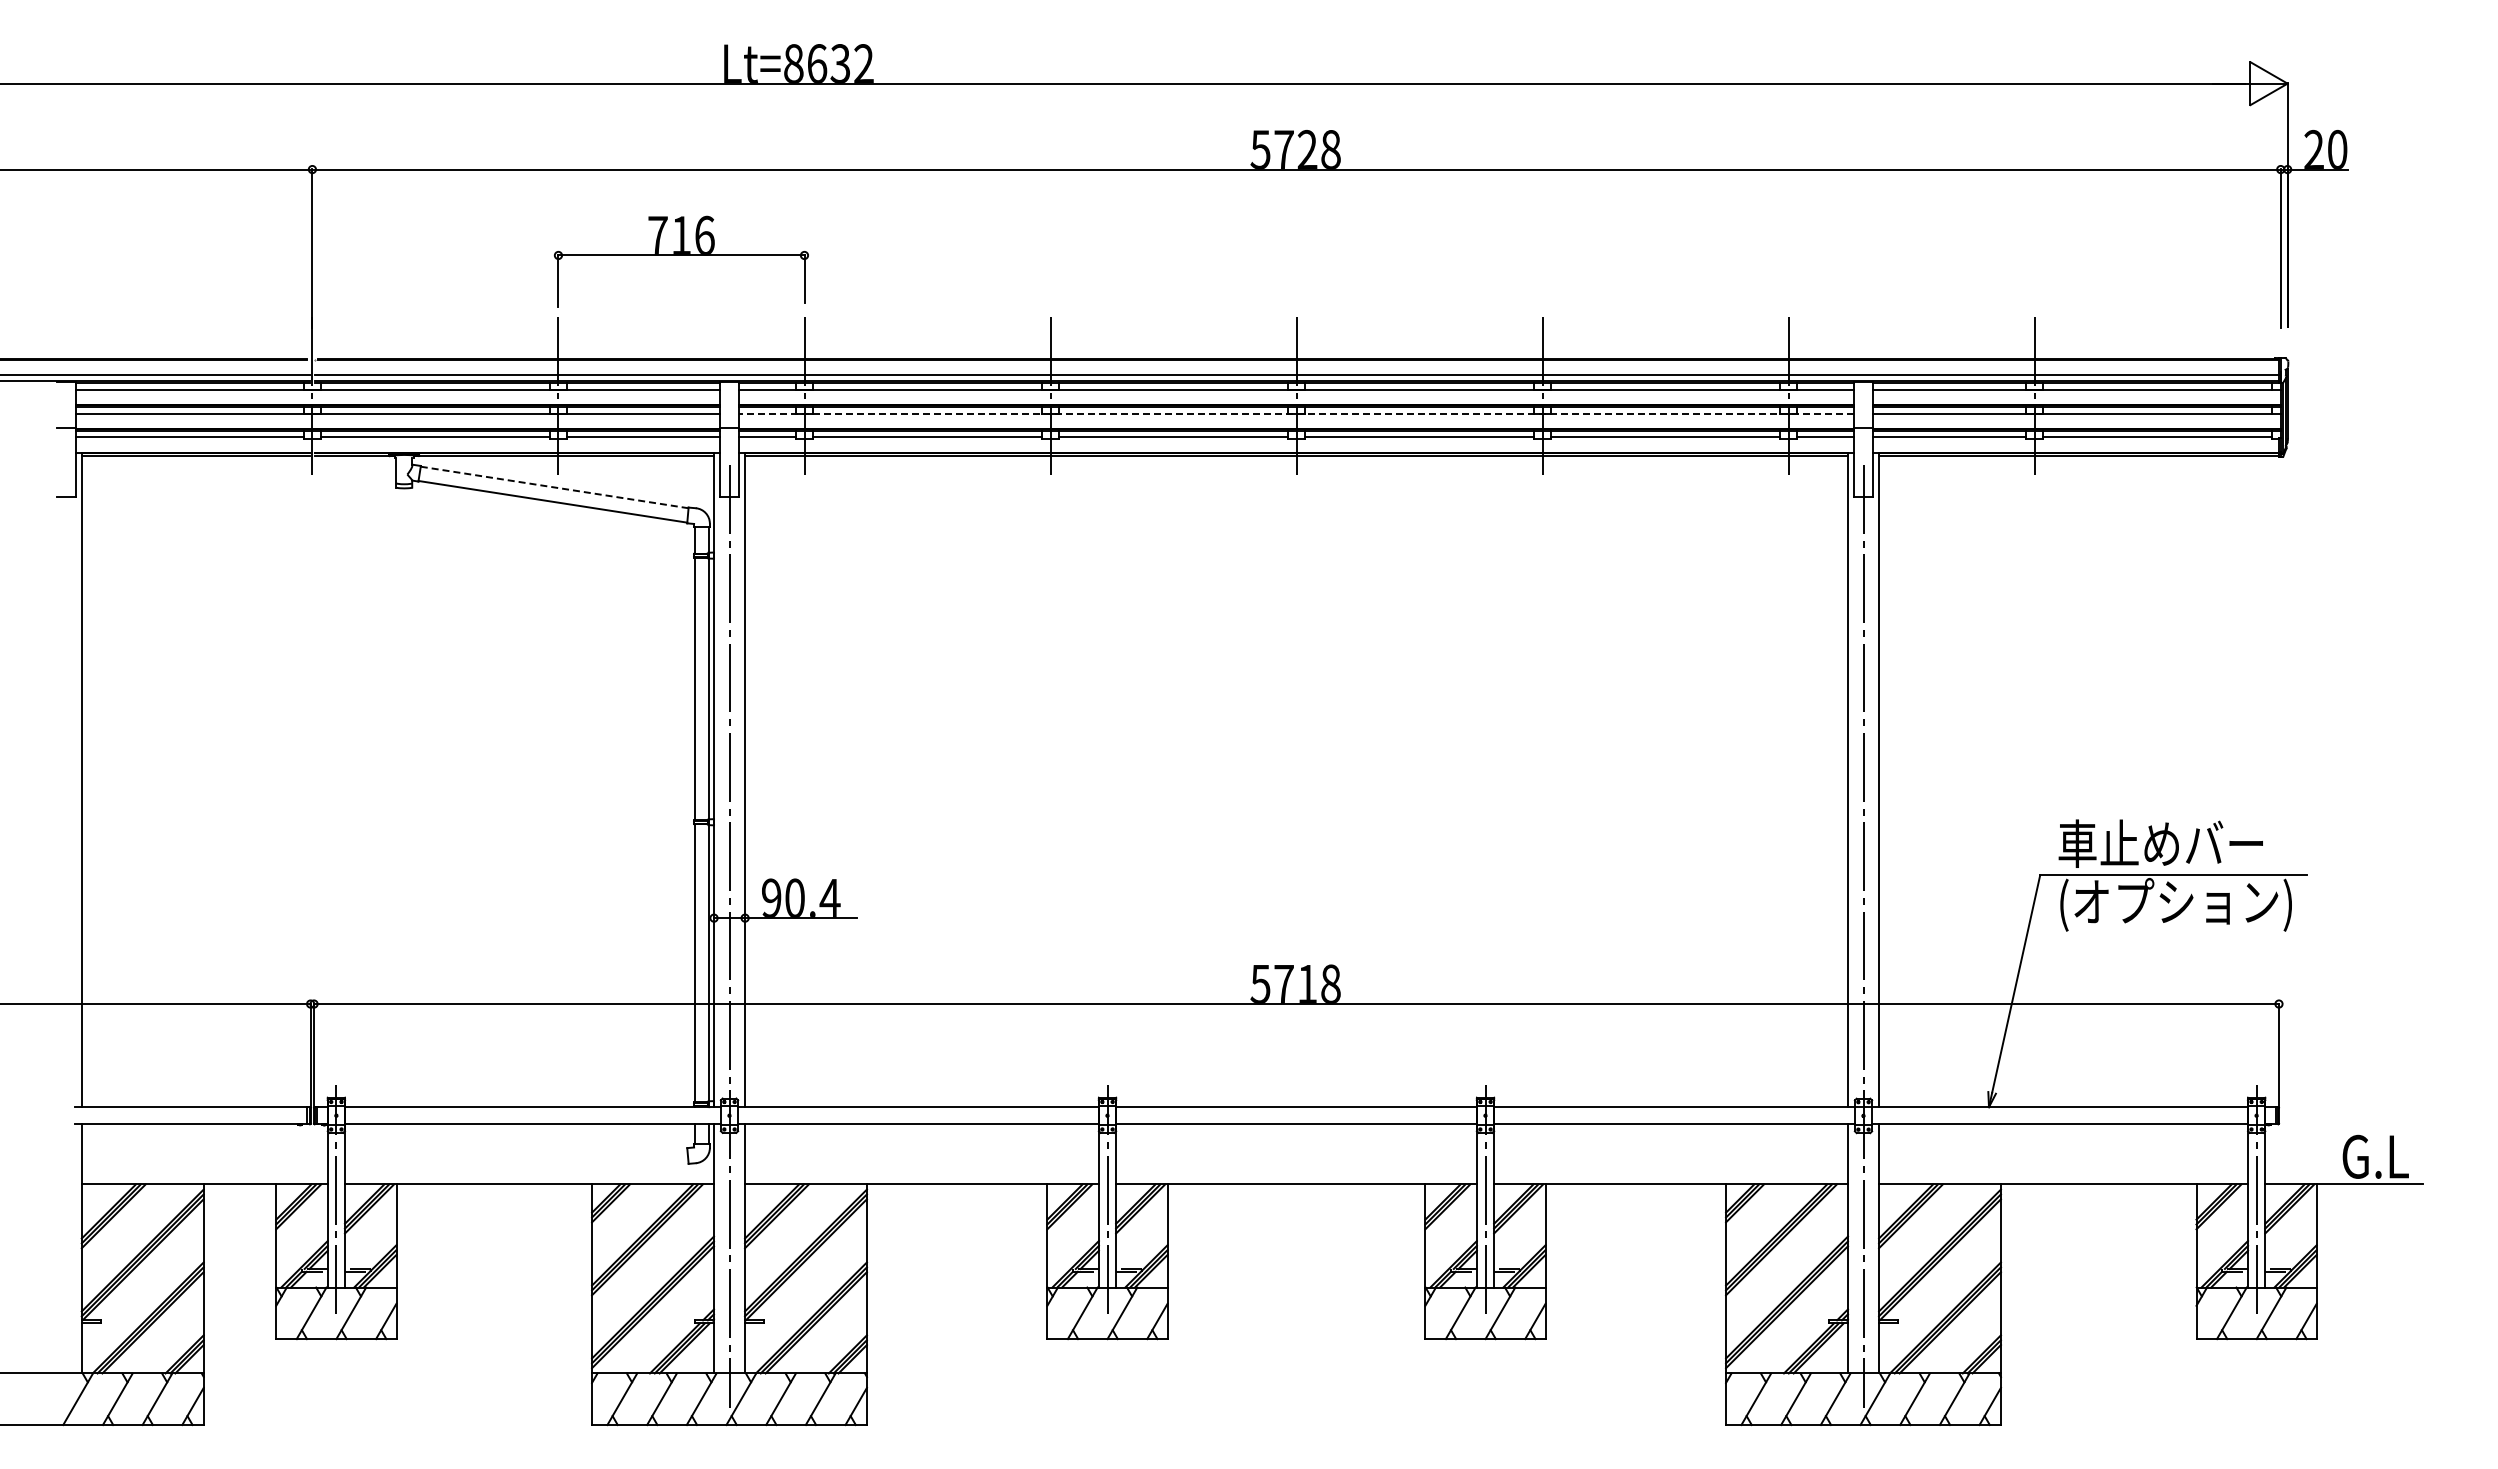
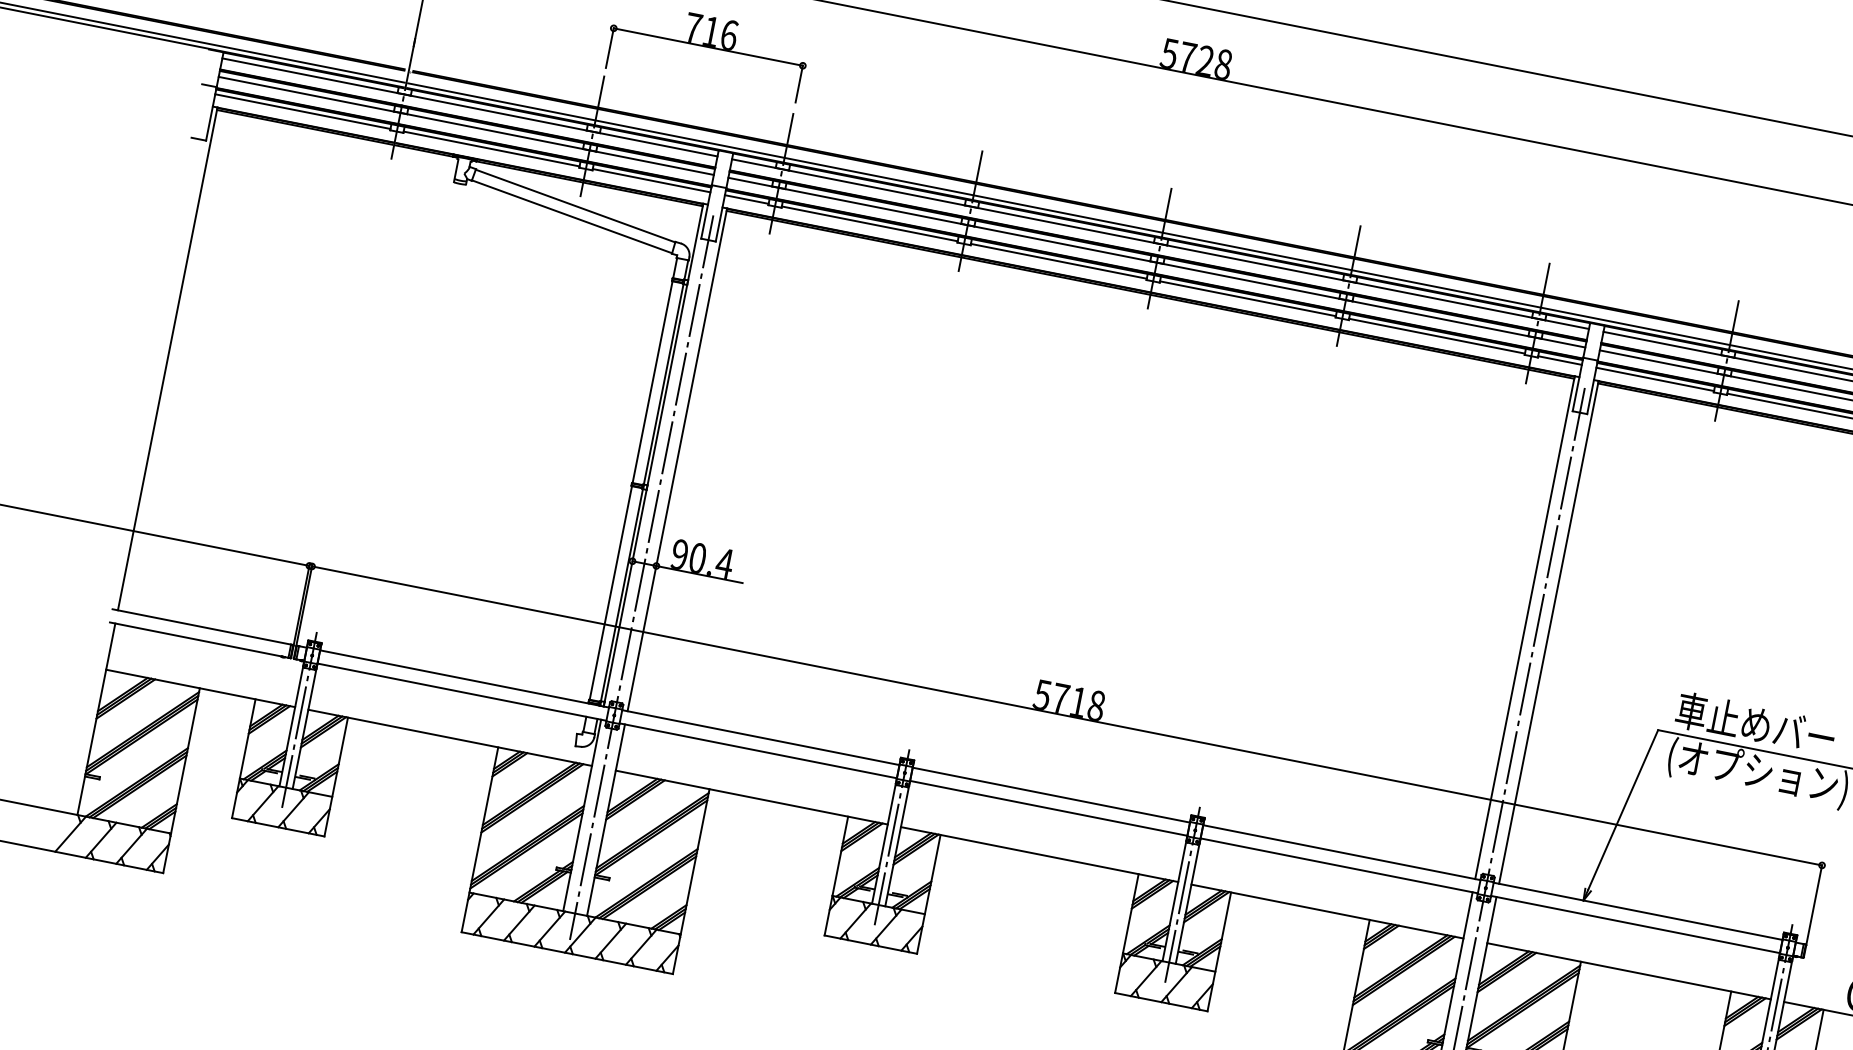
line: (1296, 414) -> (1156, 262), dashed -> solid
line: (554, 487) -> (575, 206), dashed -> solid

